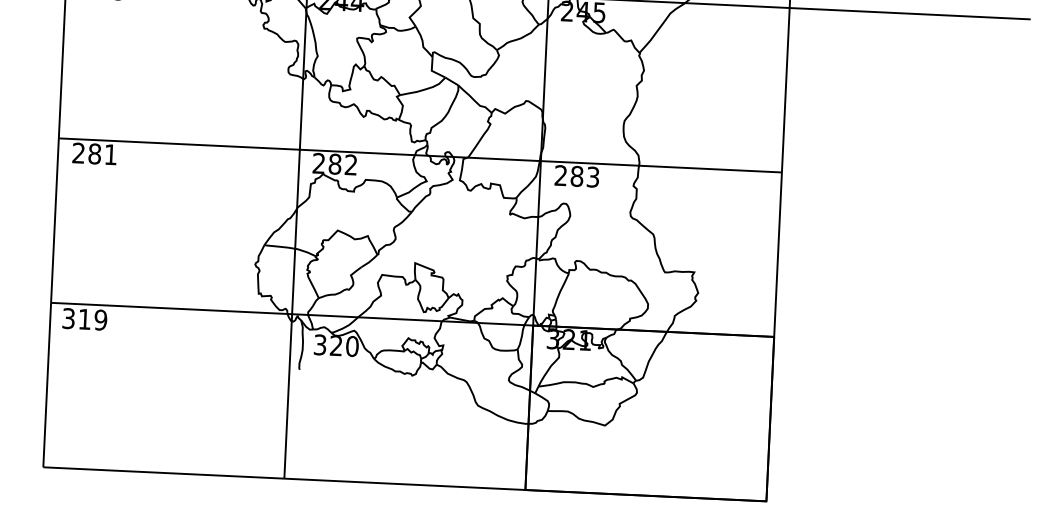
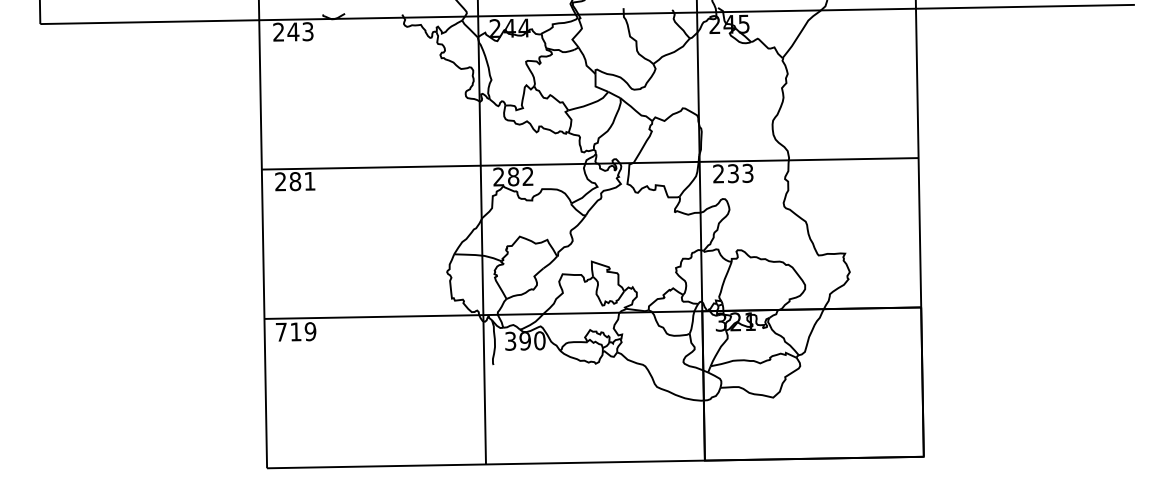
text: (577, 176) -> (733, 173), 283 -> 233
text: (67, 317) -> (280, 331), 319 -> 719
text: (335, 346) -> (524, 341), 320 -> 390

